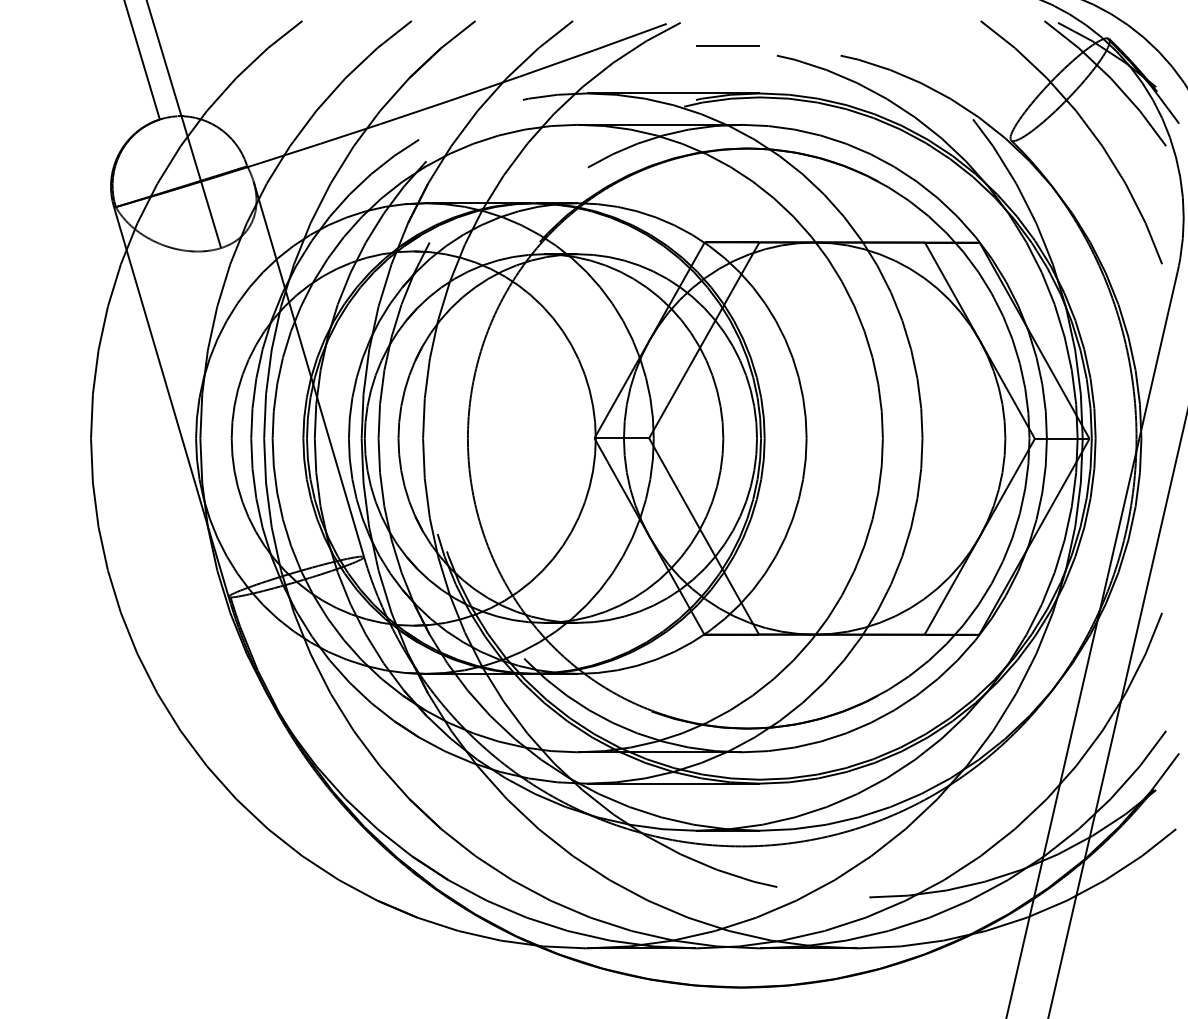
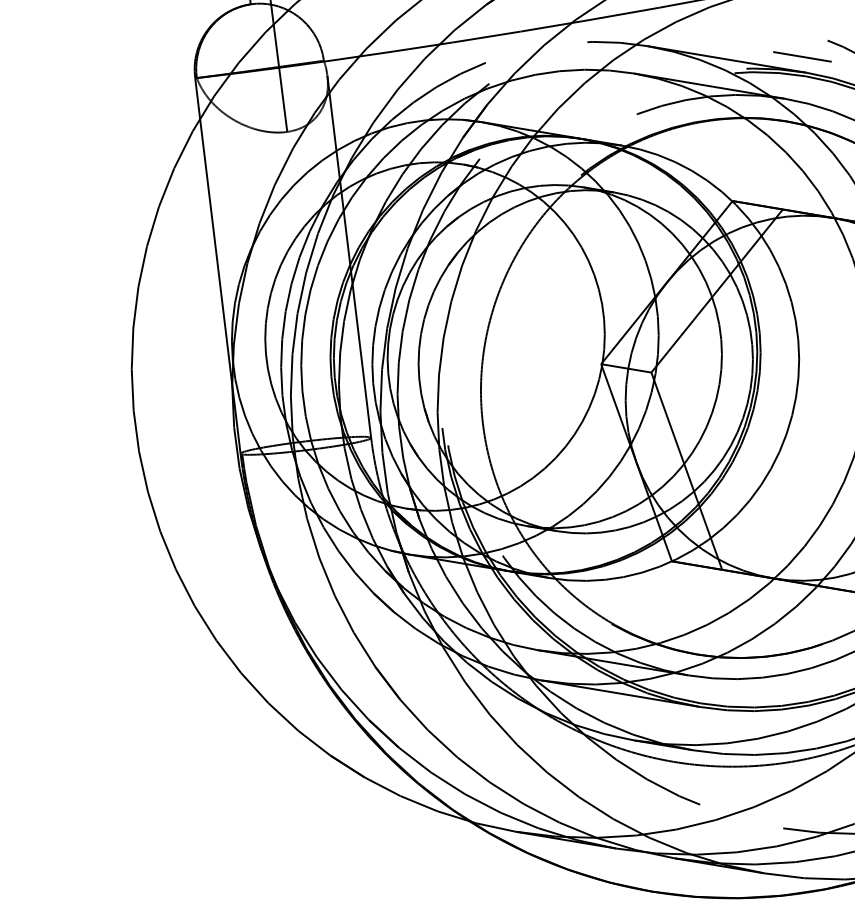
line: (727, 45) -> (802, 55), moved

